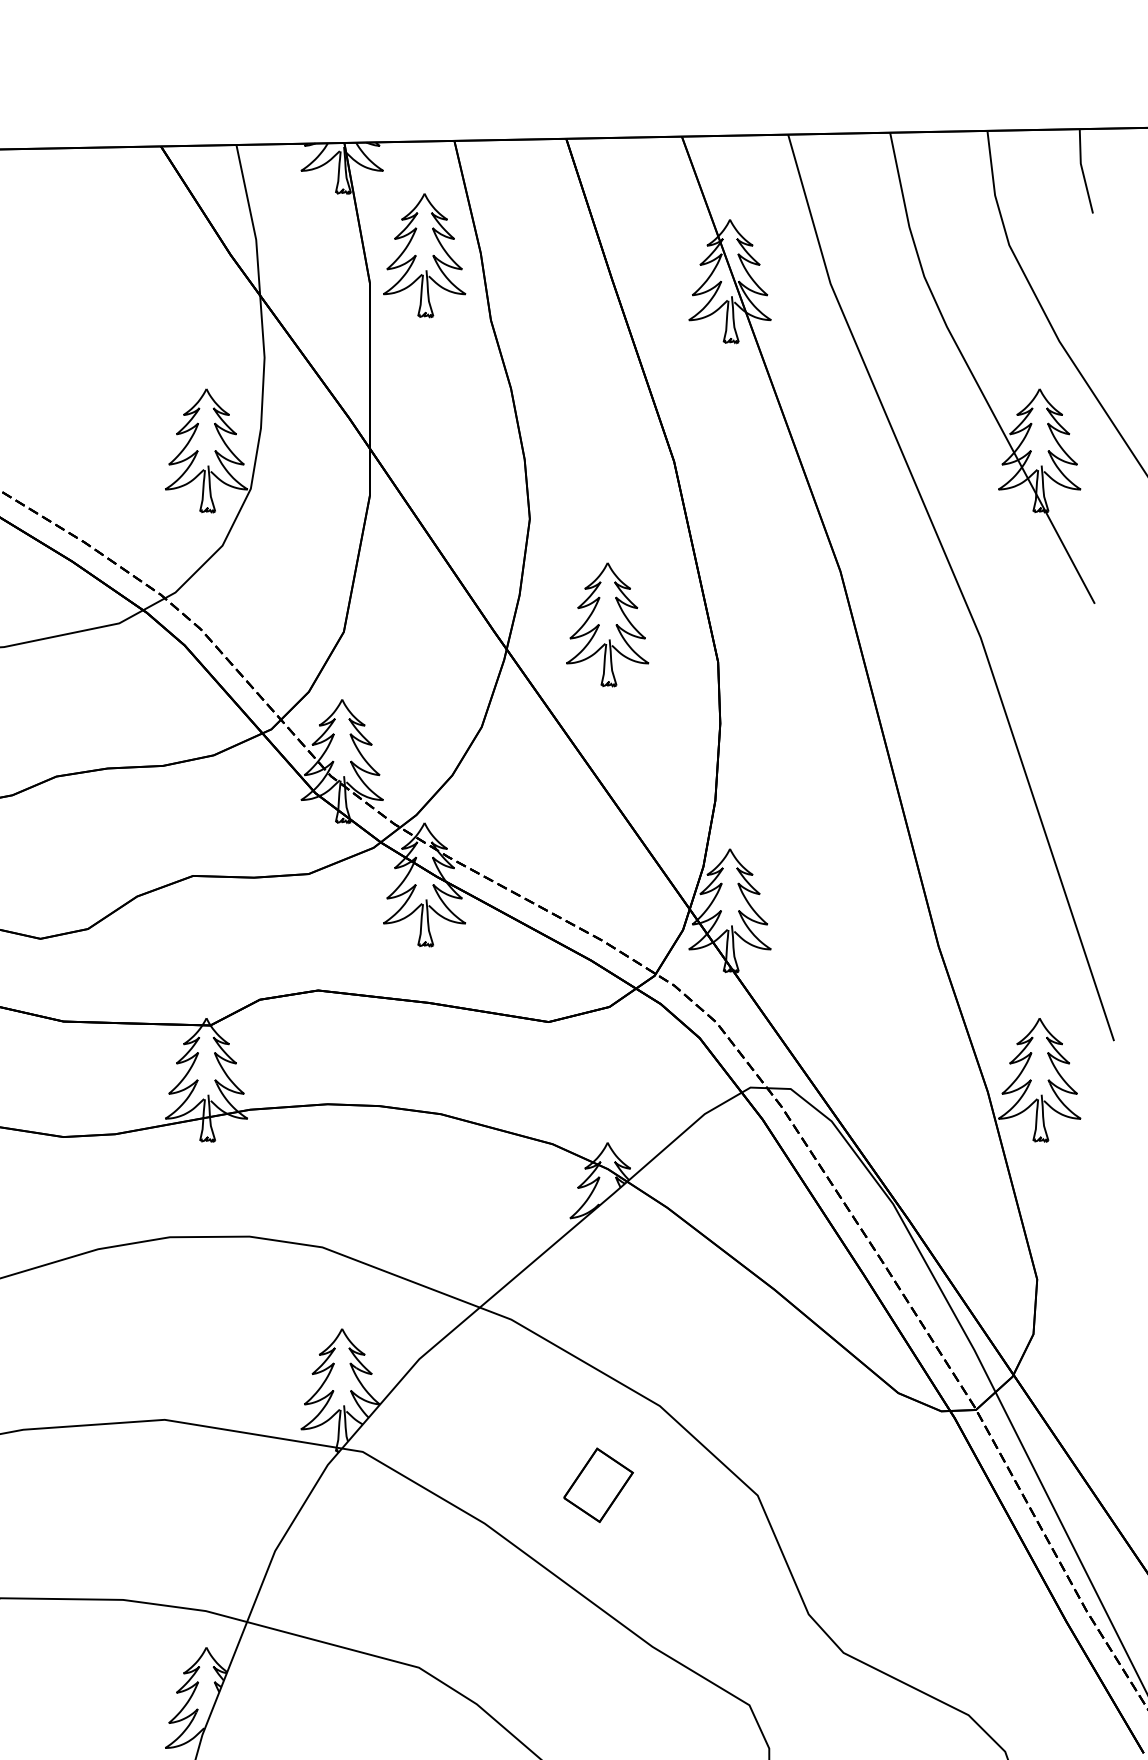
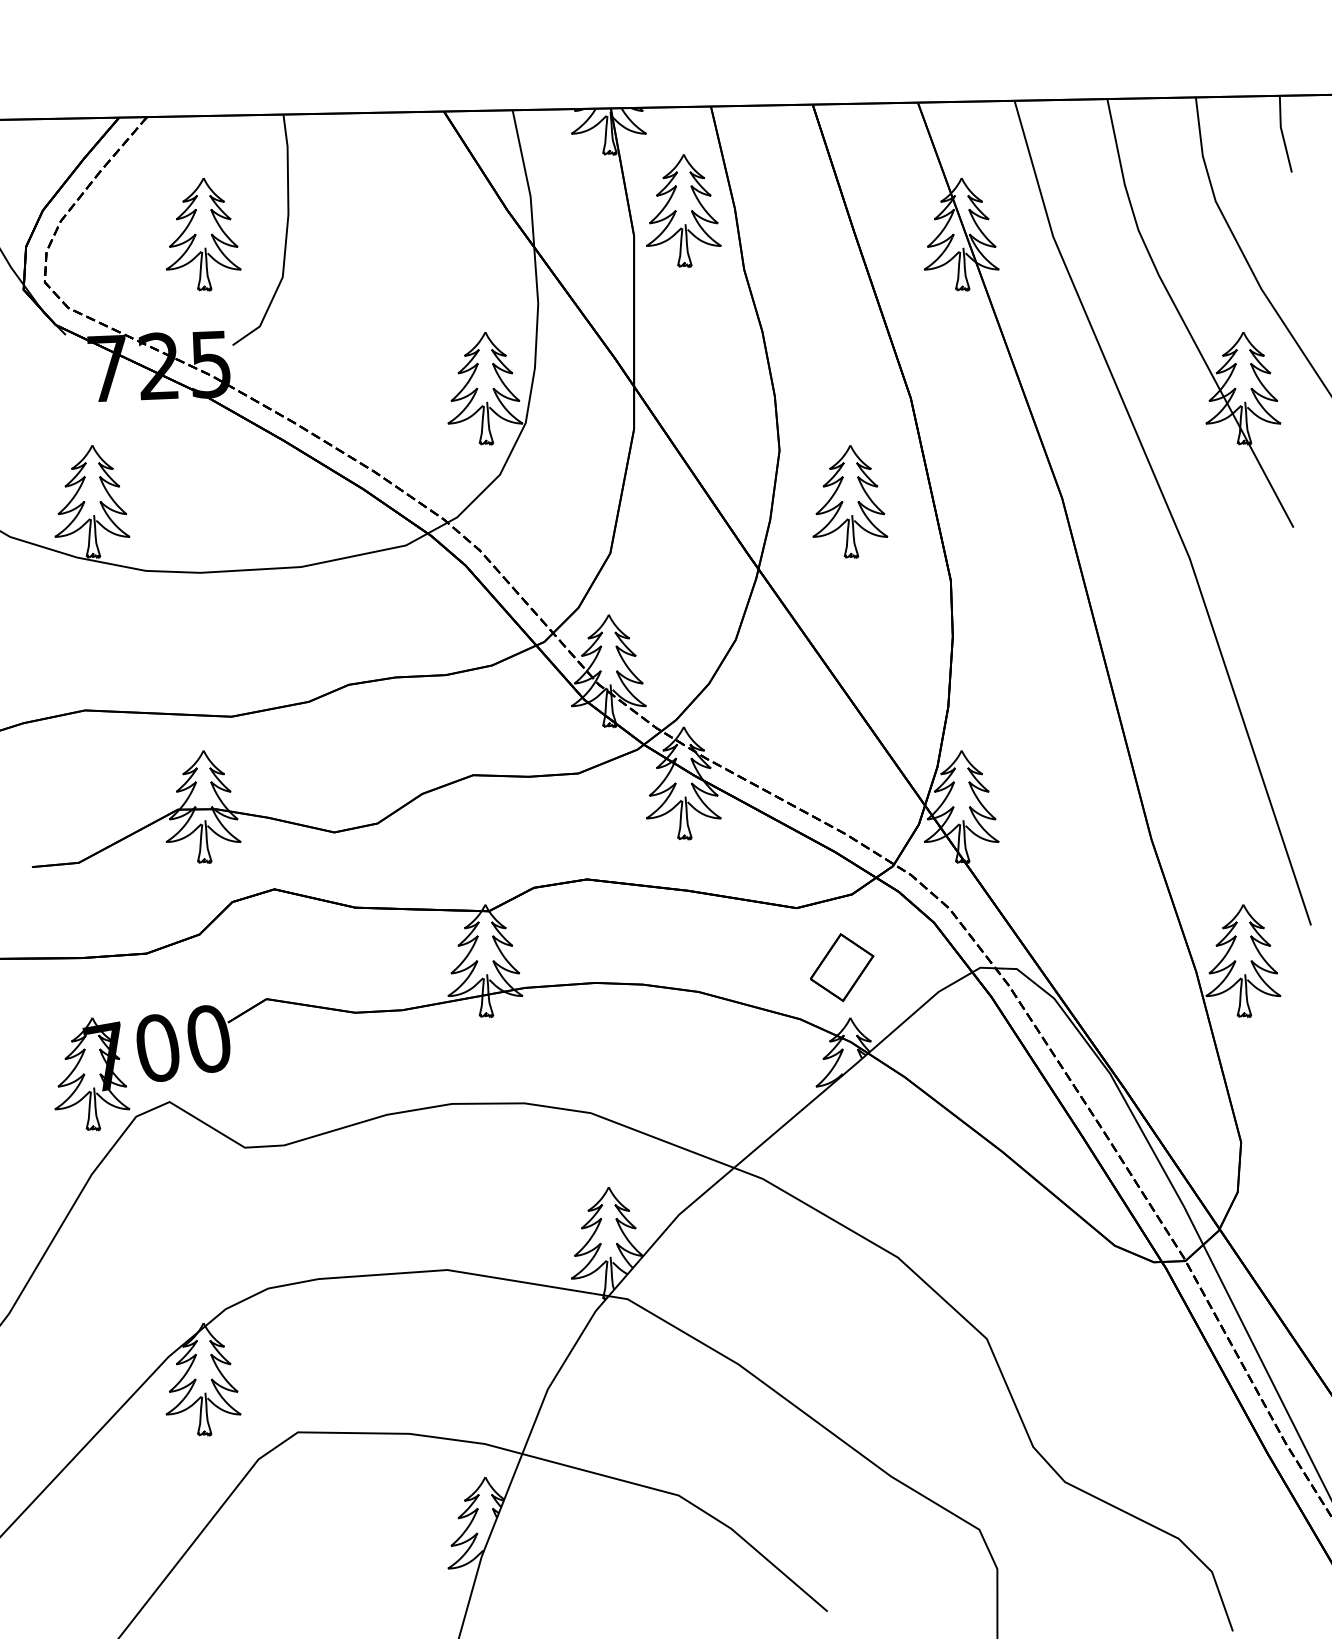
part: (607, 624) -> (850, 501), moved
part: (599, 1485) -> (842, 967), moved

